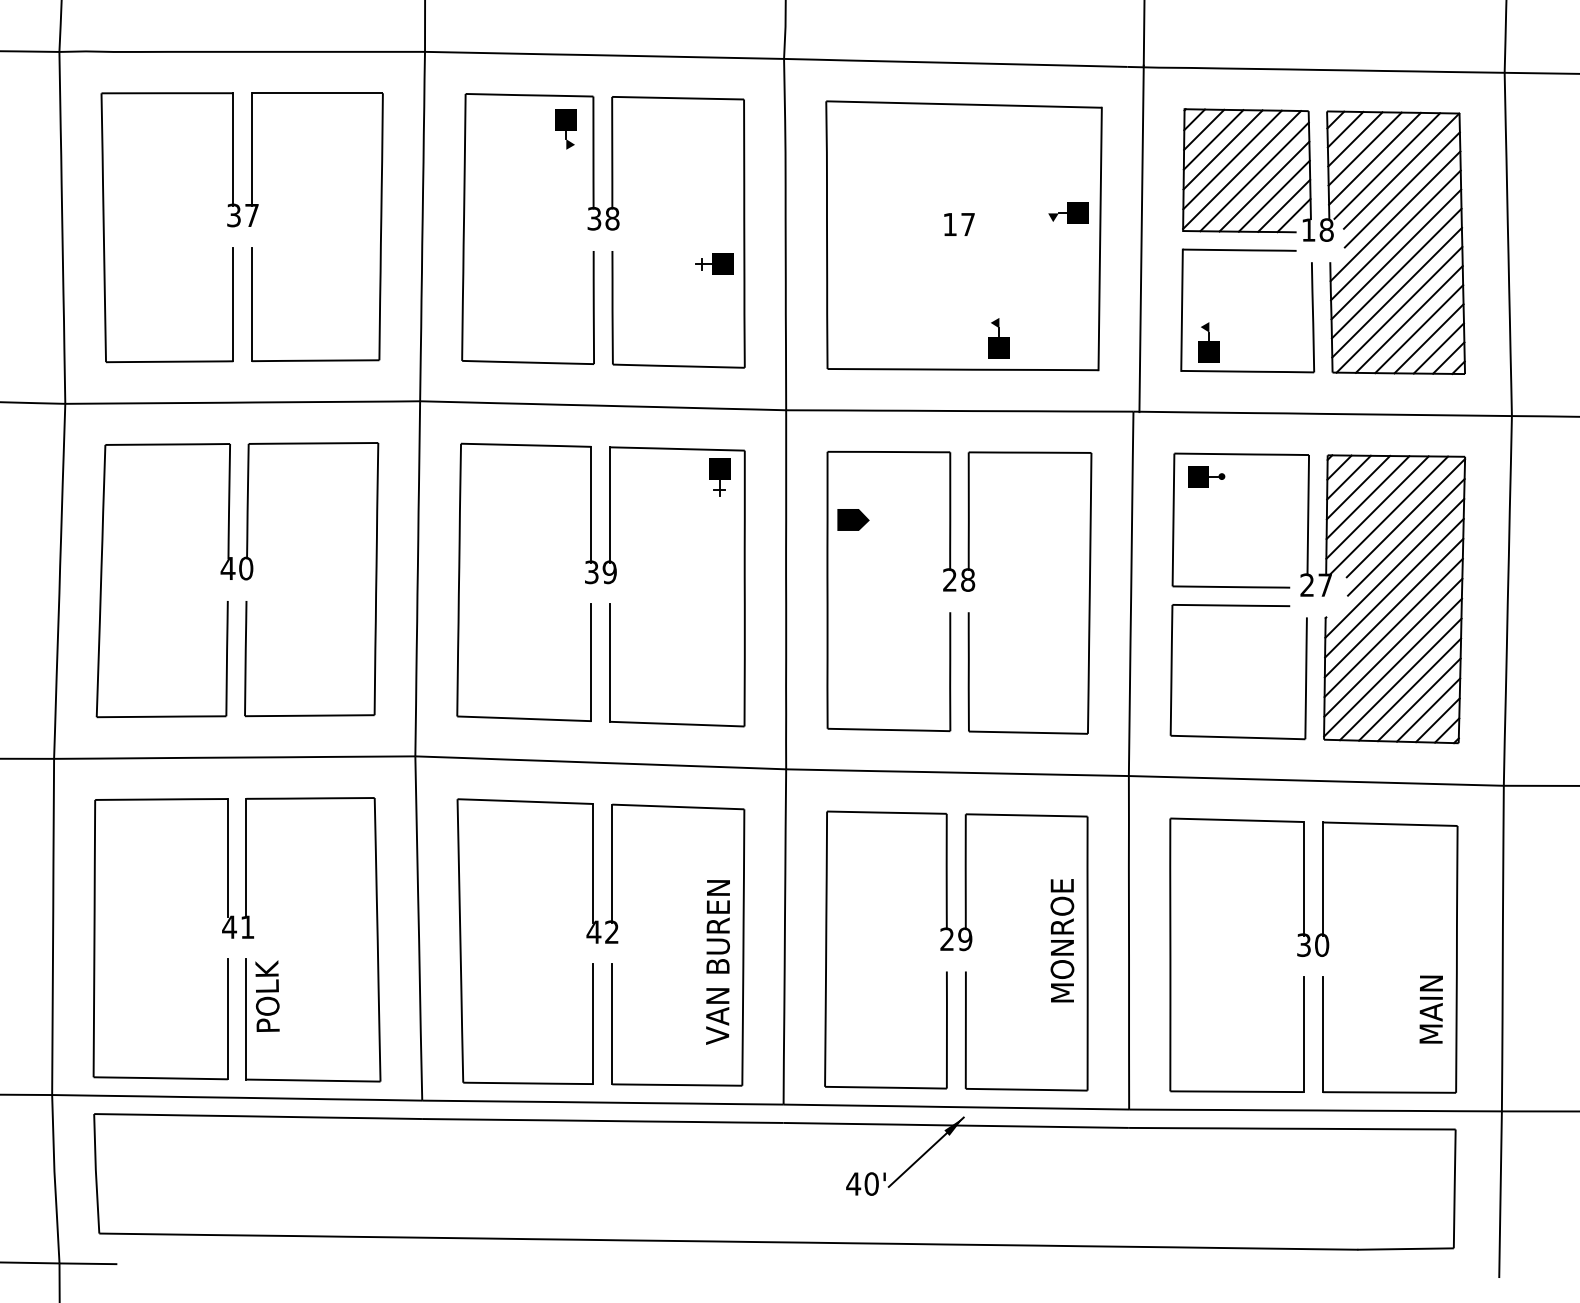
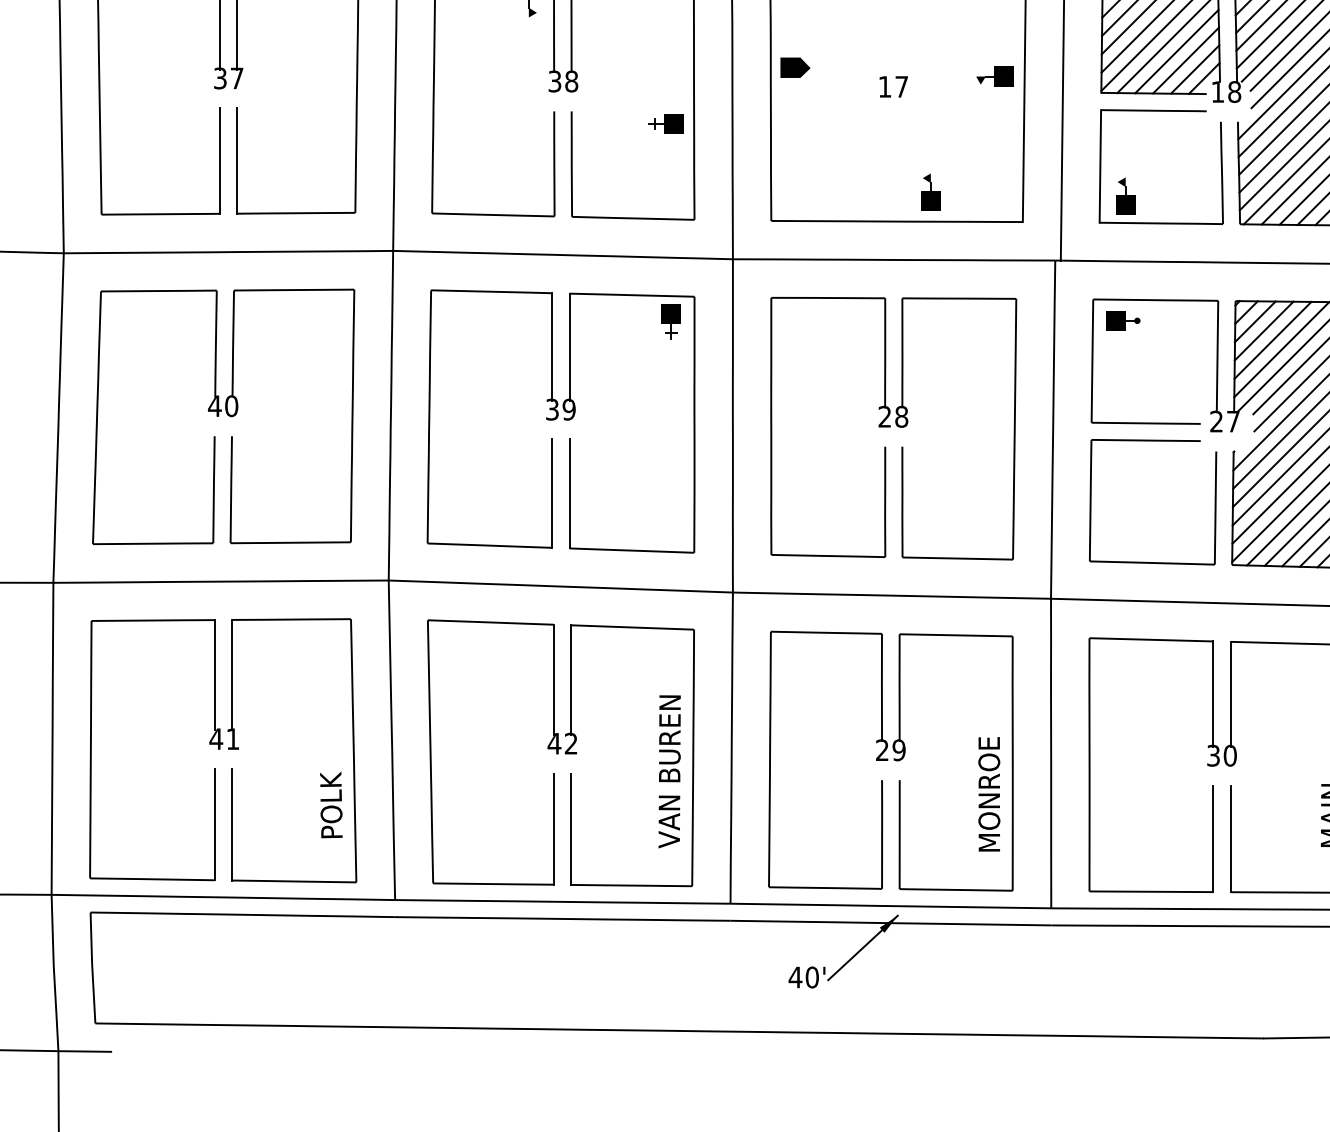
part: (853, 519) -> (795, 67), moved
text: (1062, 940) -> (989, 794), moved
text: (267, 995) -> (331, 804), moved

